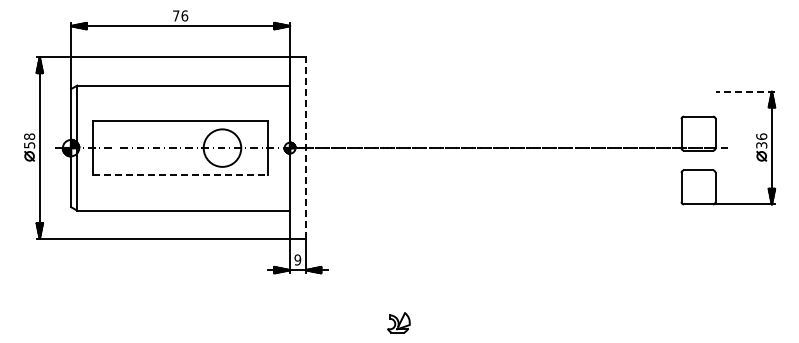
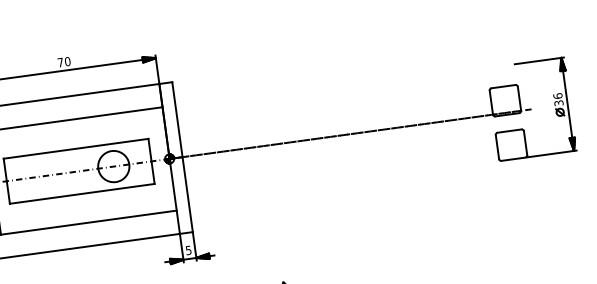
text: (184, 15) -> (67, 61), 76 -> 70
line: (745, 91) -> (539, 60), dashed -> solid
line: (305, 148) -> (182, 157), dashed -> solid
line: (180, 175) -> (82, 193), dashed -> solid
text: (297, 259) -> (188, 250), 9 -> 5

